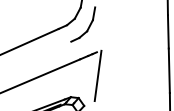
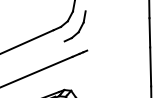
line: (98, 76) -> (88, 71), removed

